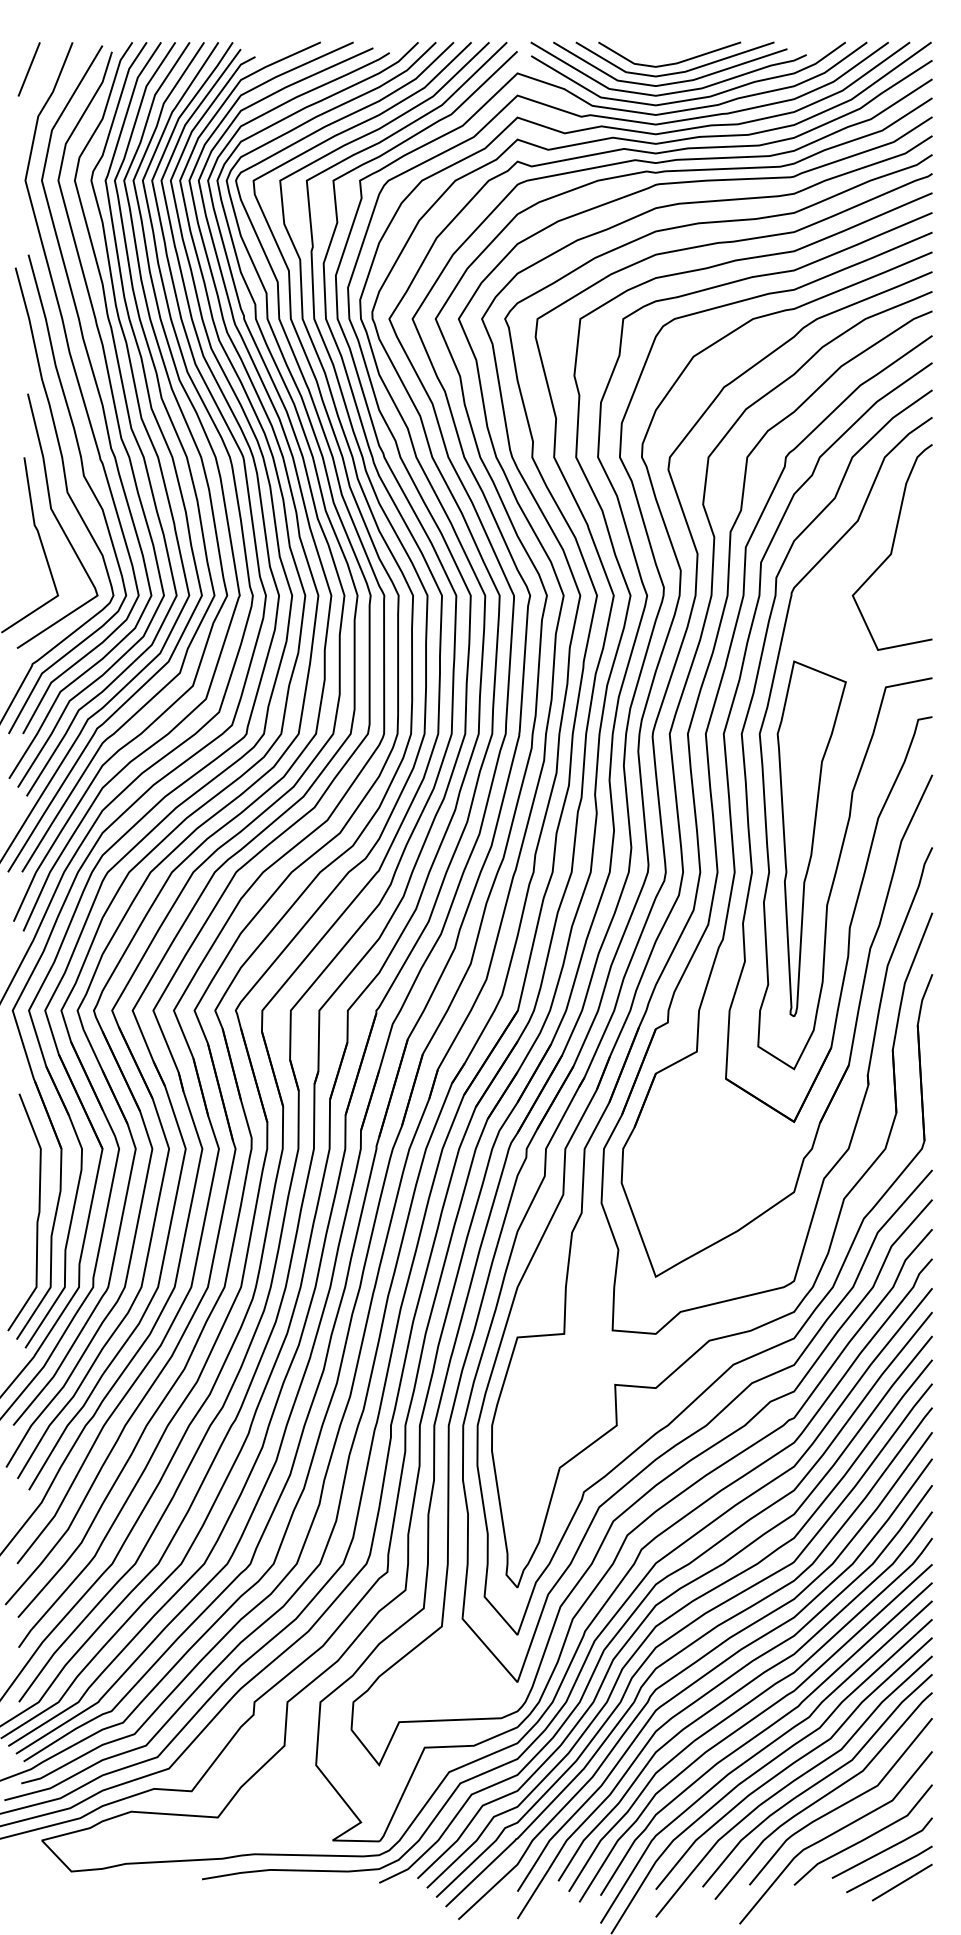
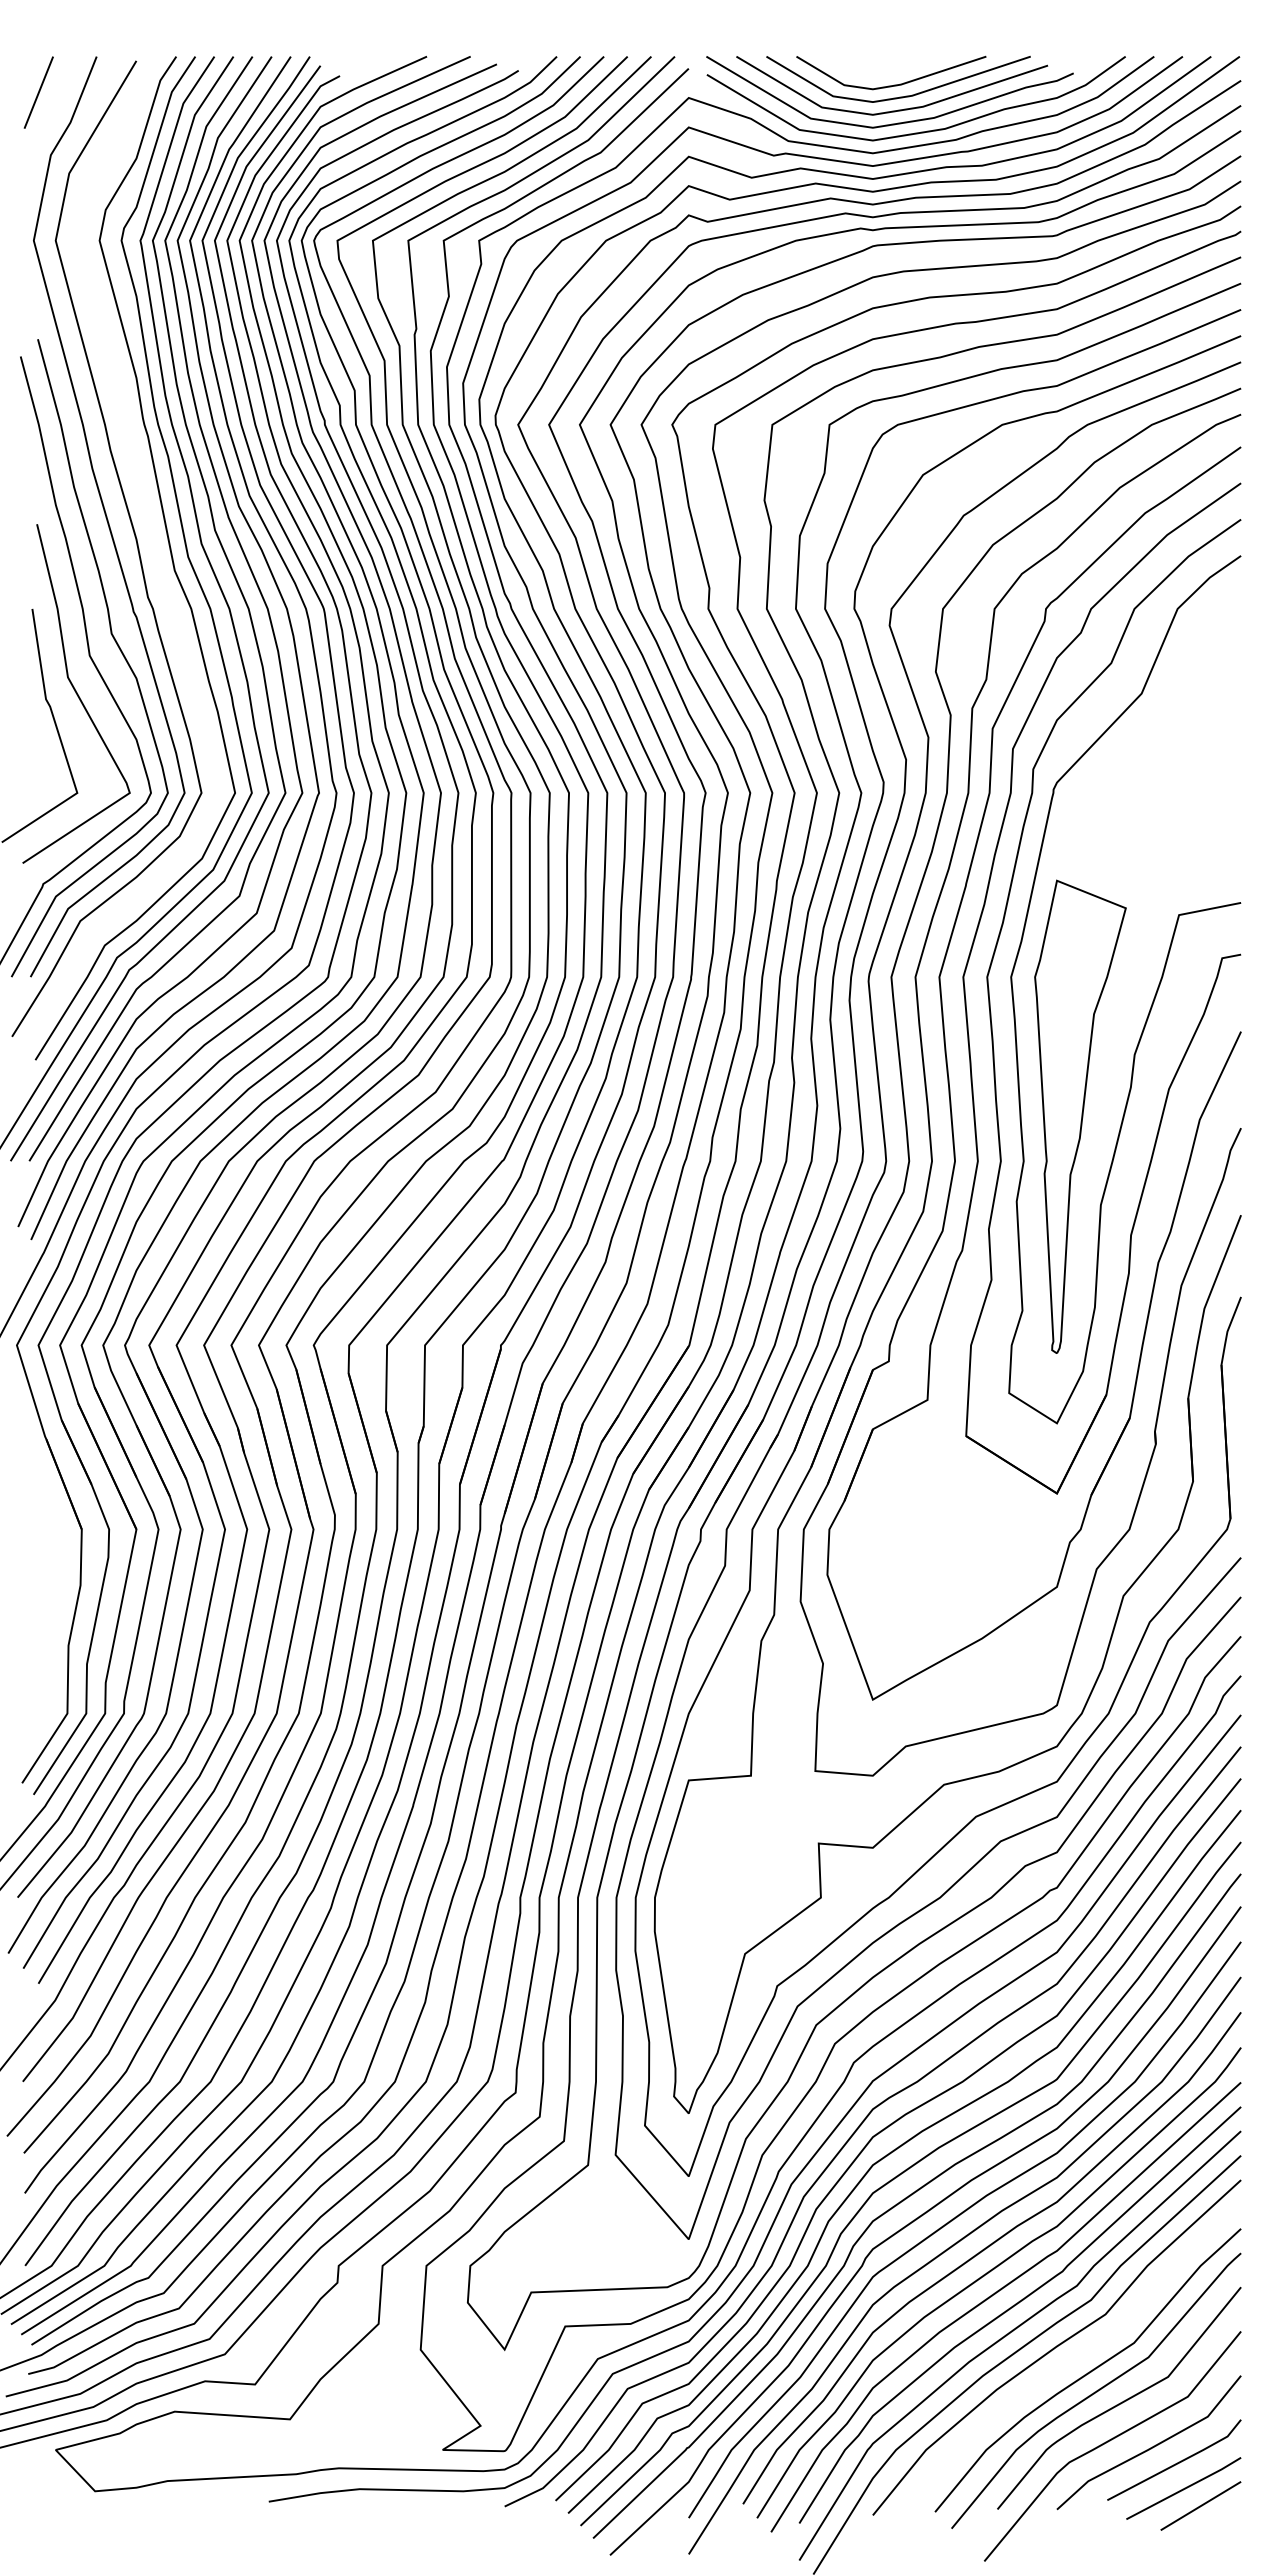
curve: (115, 413) -> (153, 550), removed
curve: (892, 547) -> (1187, 728), removed
curve: (37, 1215) -> (50, 1617), removed
curve: (792, 1783) -> (1054, 2373), removed

